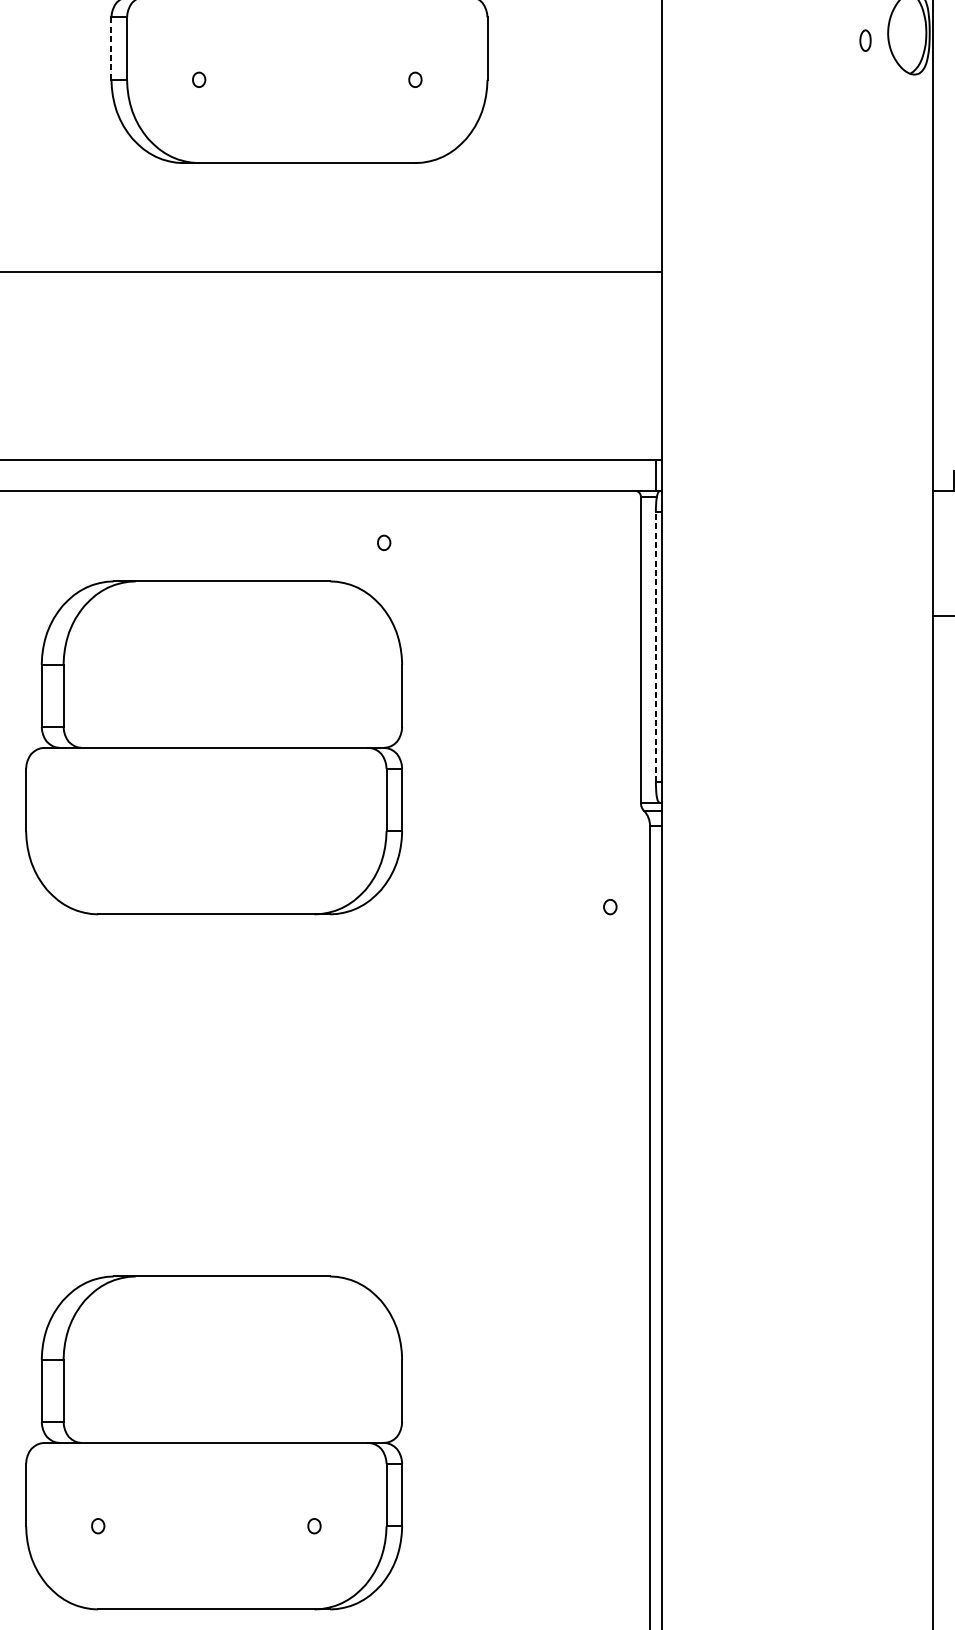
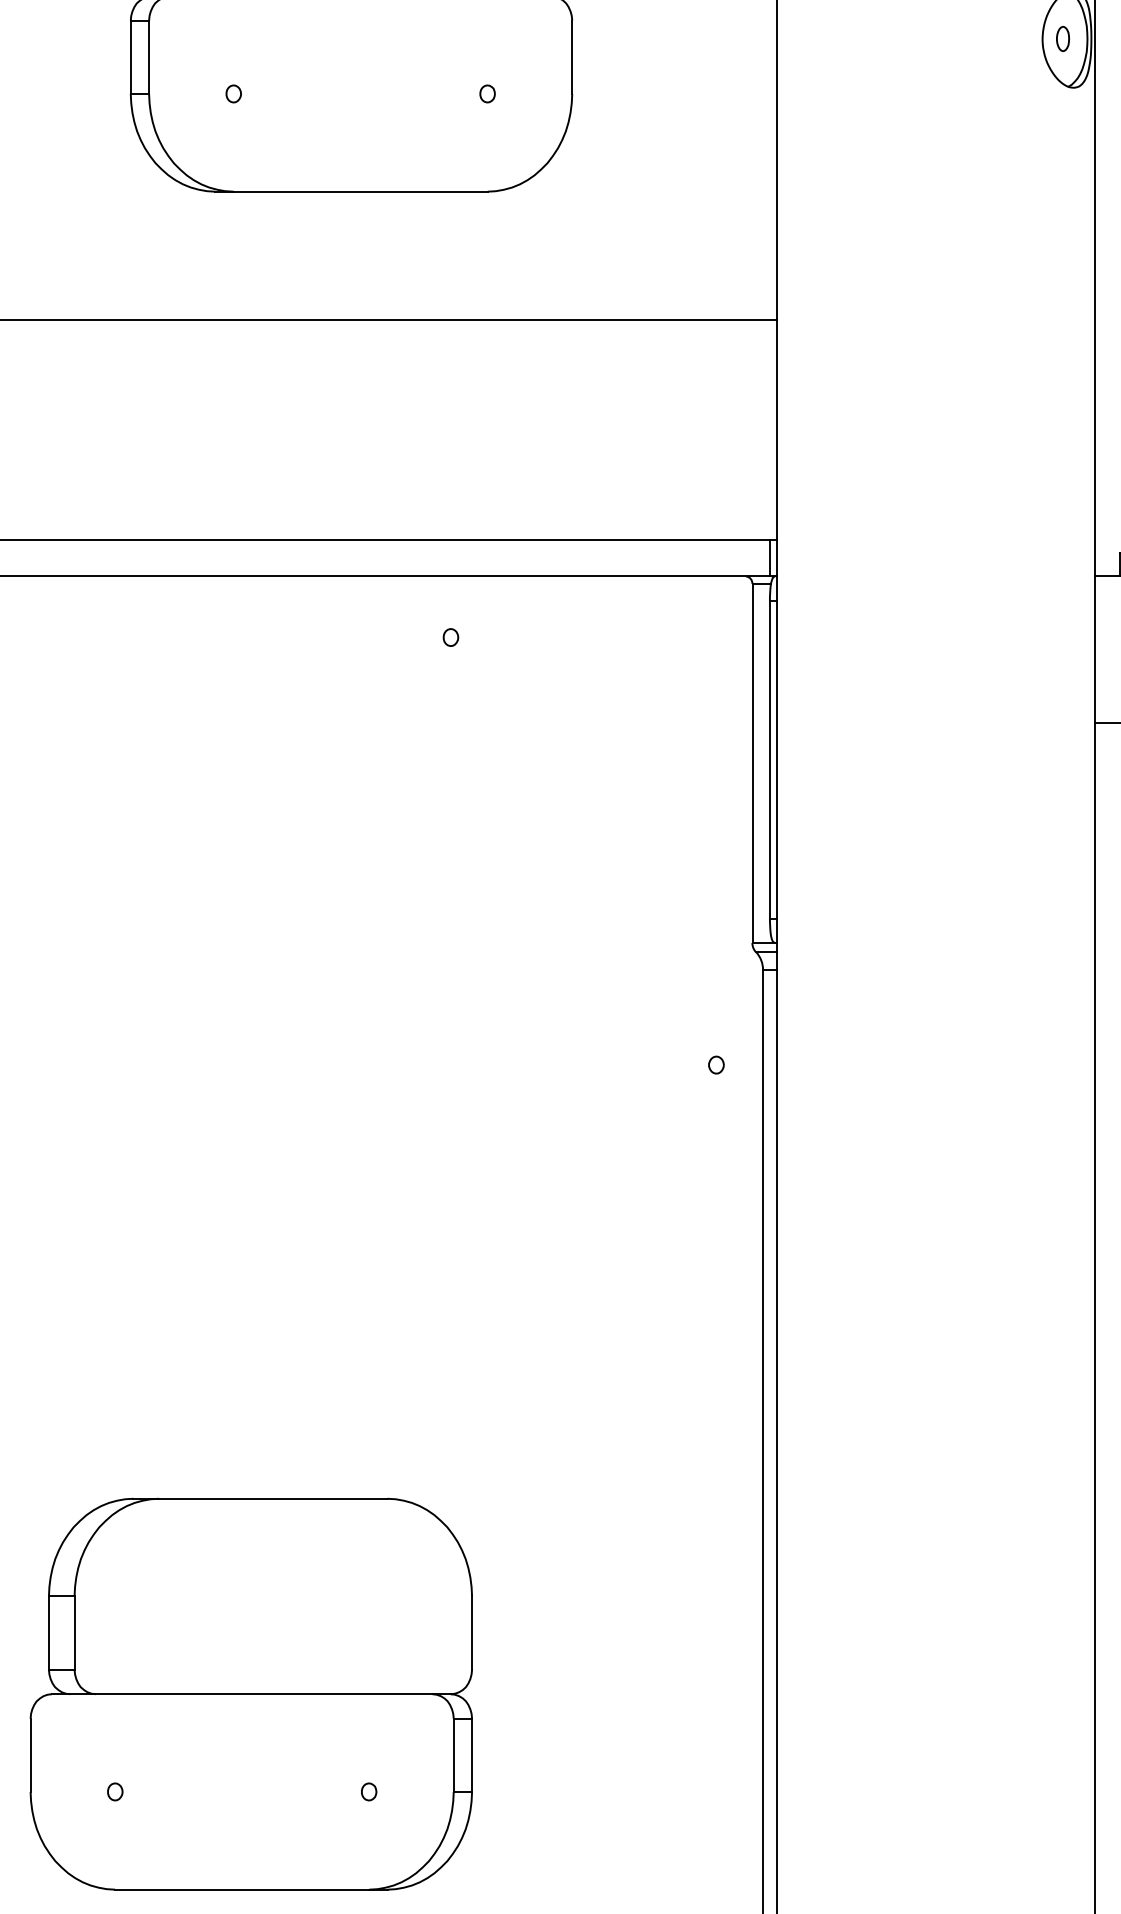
part: (865, 40) -> (1062, 38), moved
line: (111, 48) -> (130, 57), dashed -> solid
line: (655, 646) -> (769, 759), dashed -> solid
part: (213, 747) -> (250, 877), removed

